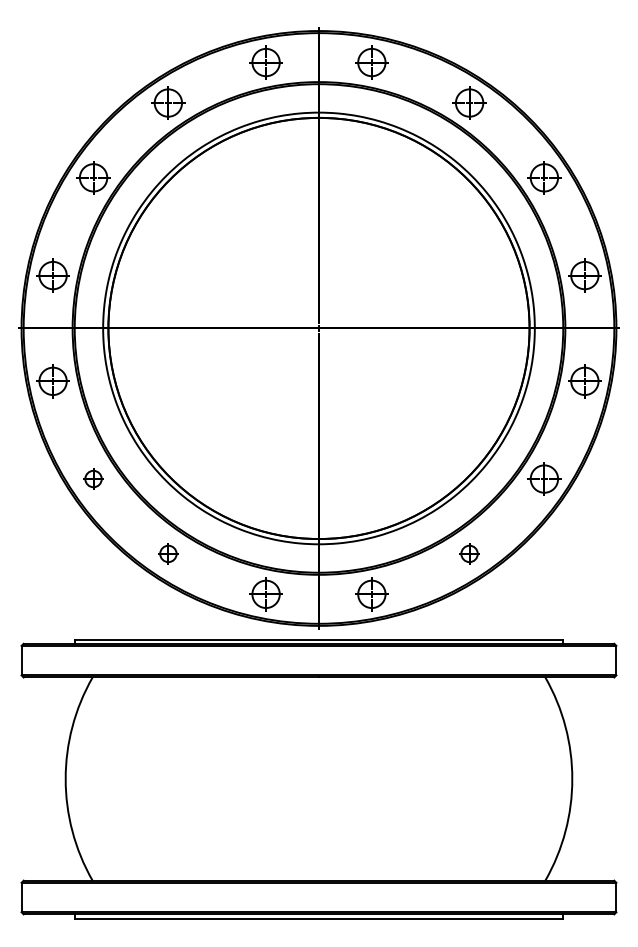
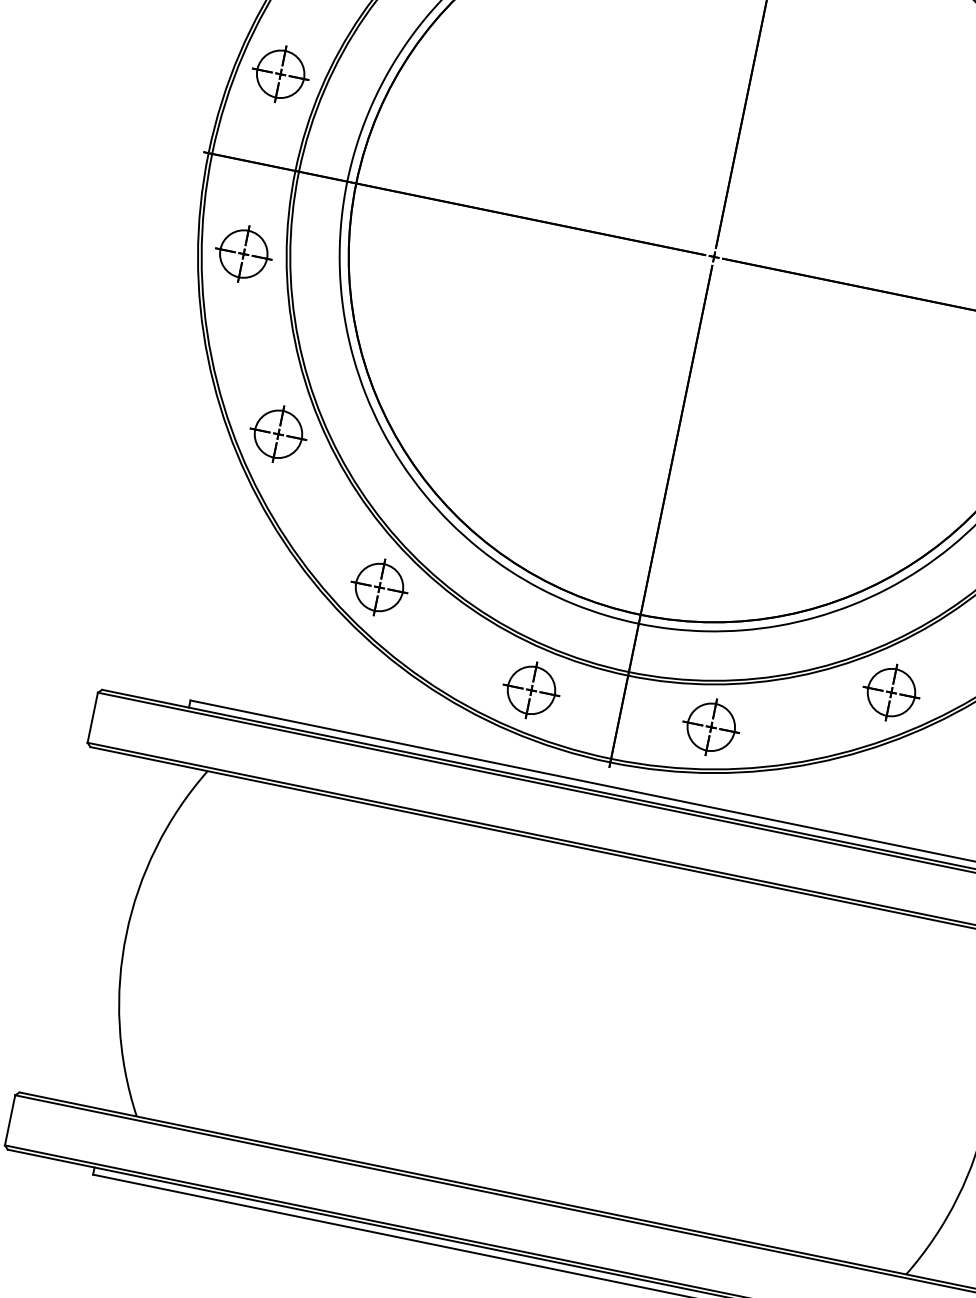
part: (93, 478) -> (278, 433), size x1.67
part: (168, 553) -> (379, 586), size x1.67
part: (469, 553) -> (891, 691), size x1.67

